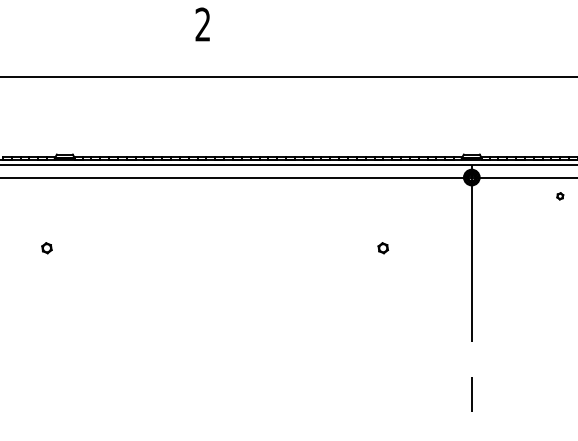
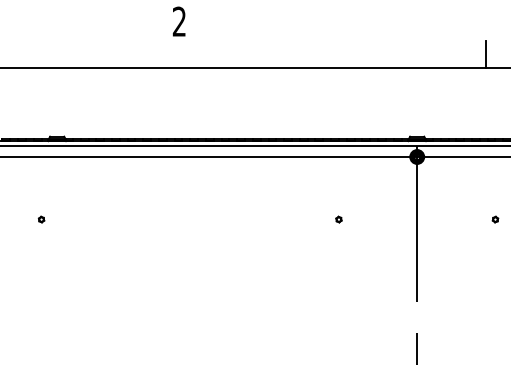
line: (549, 61) -> (485, 54), added
part: (560, 196) -> (495, 219), moved
part: (47, 248) -> (41, 219), size x0.62
part: (383, 248) -> (339, 219), size x0.62

